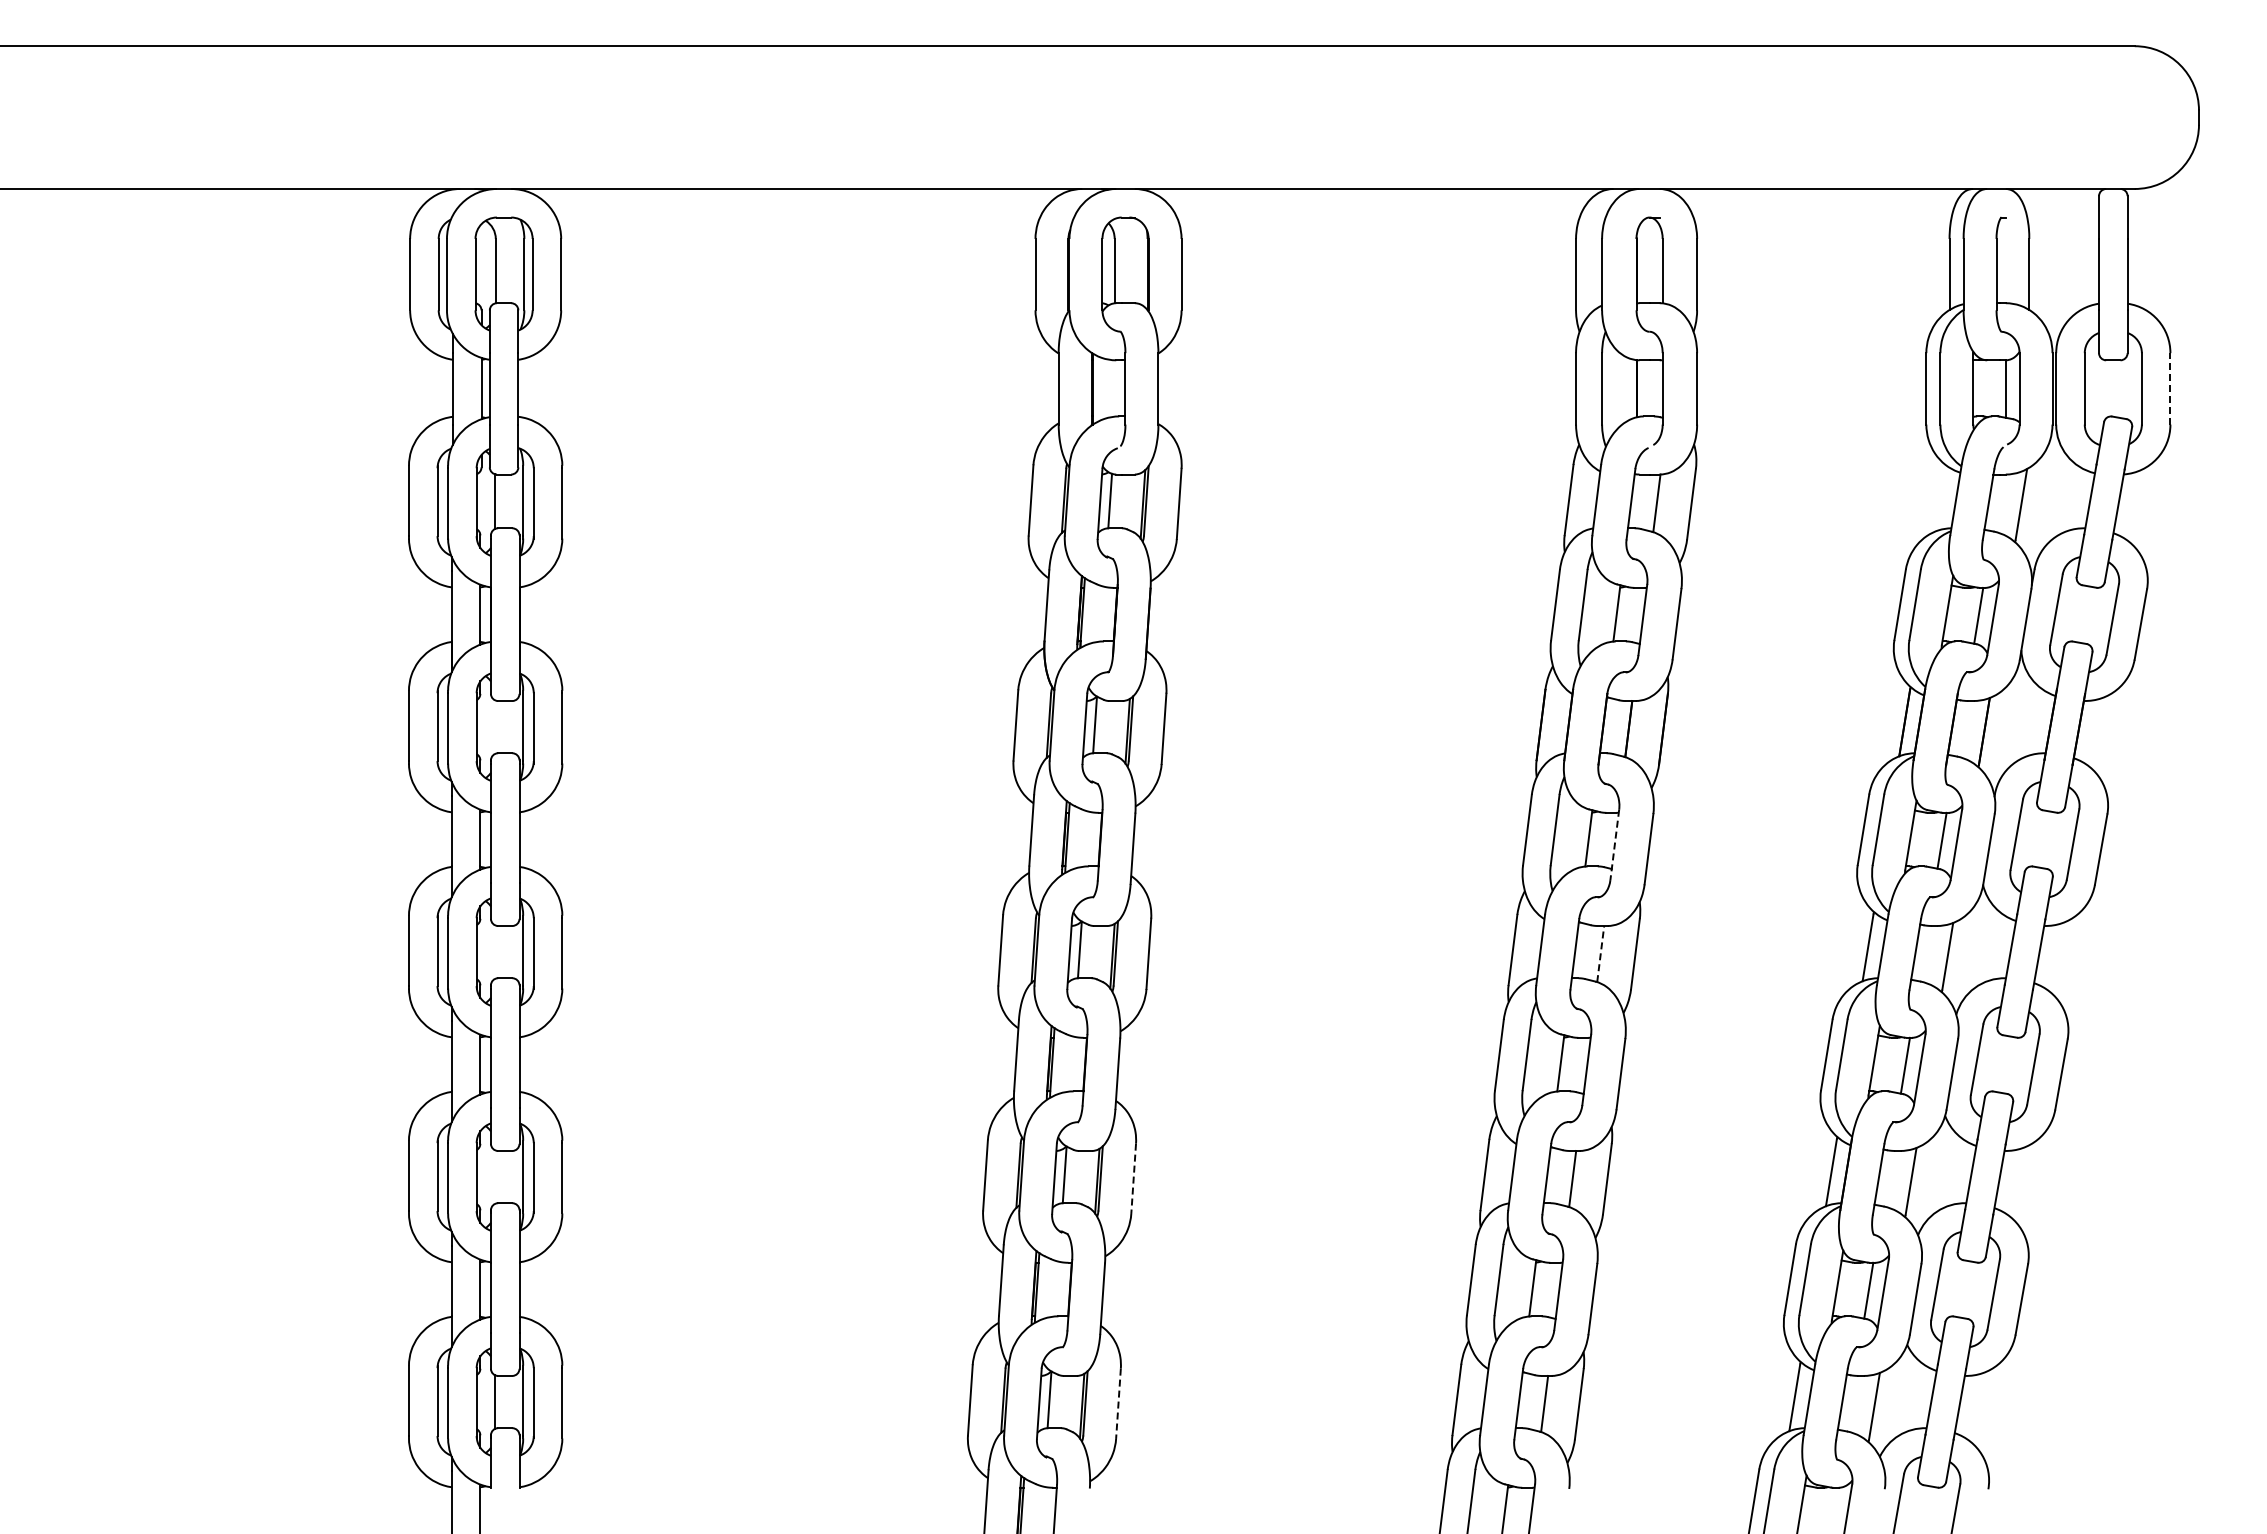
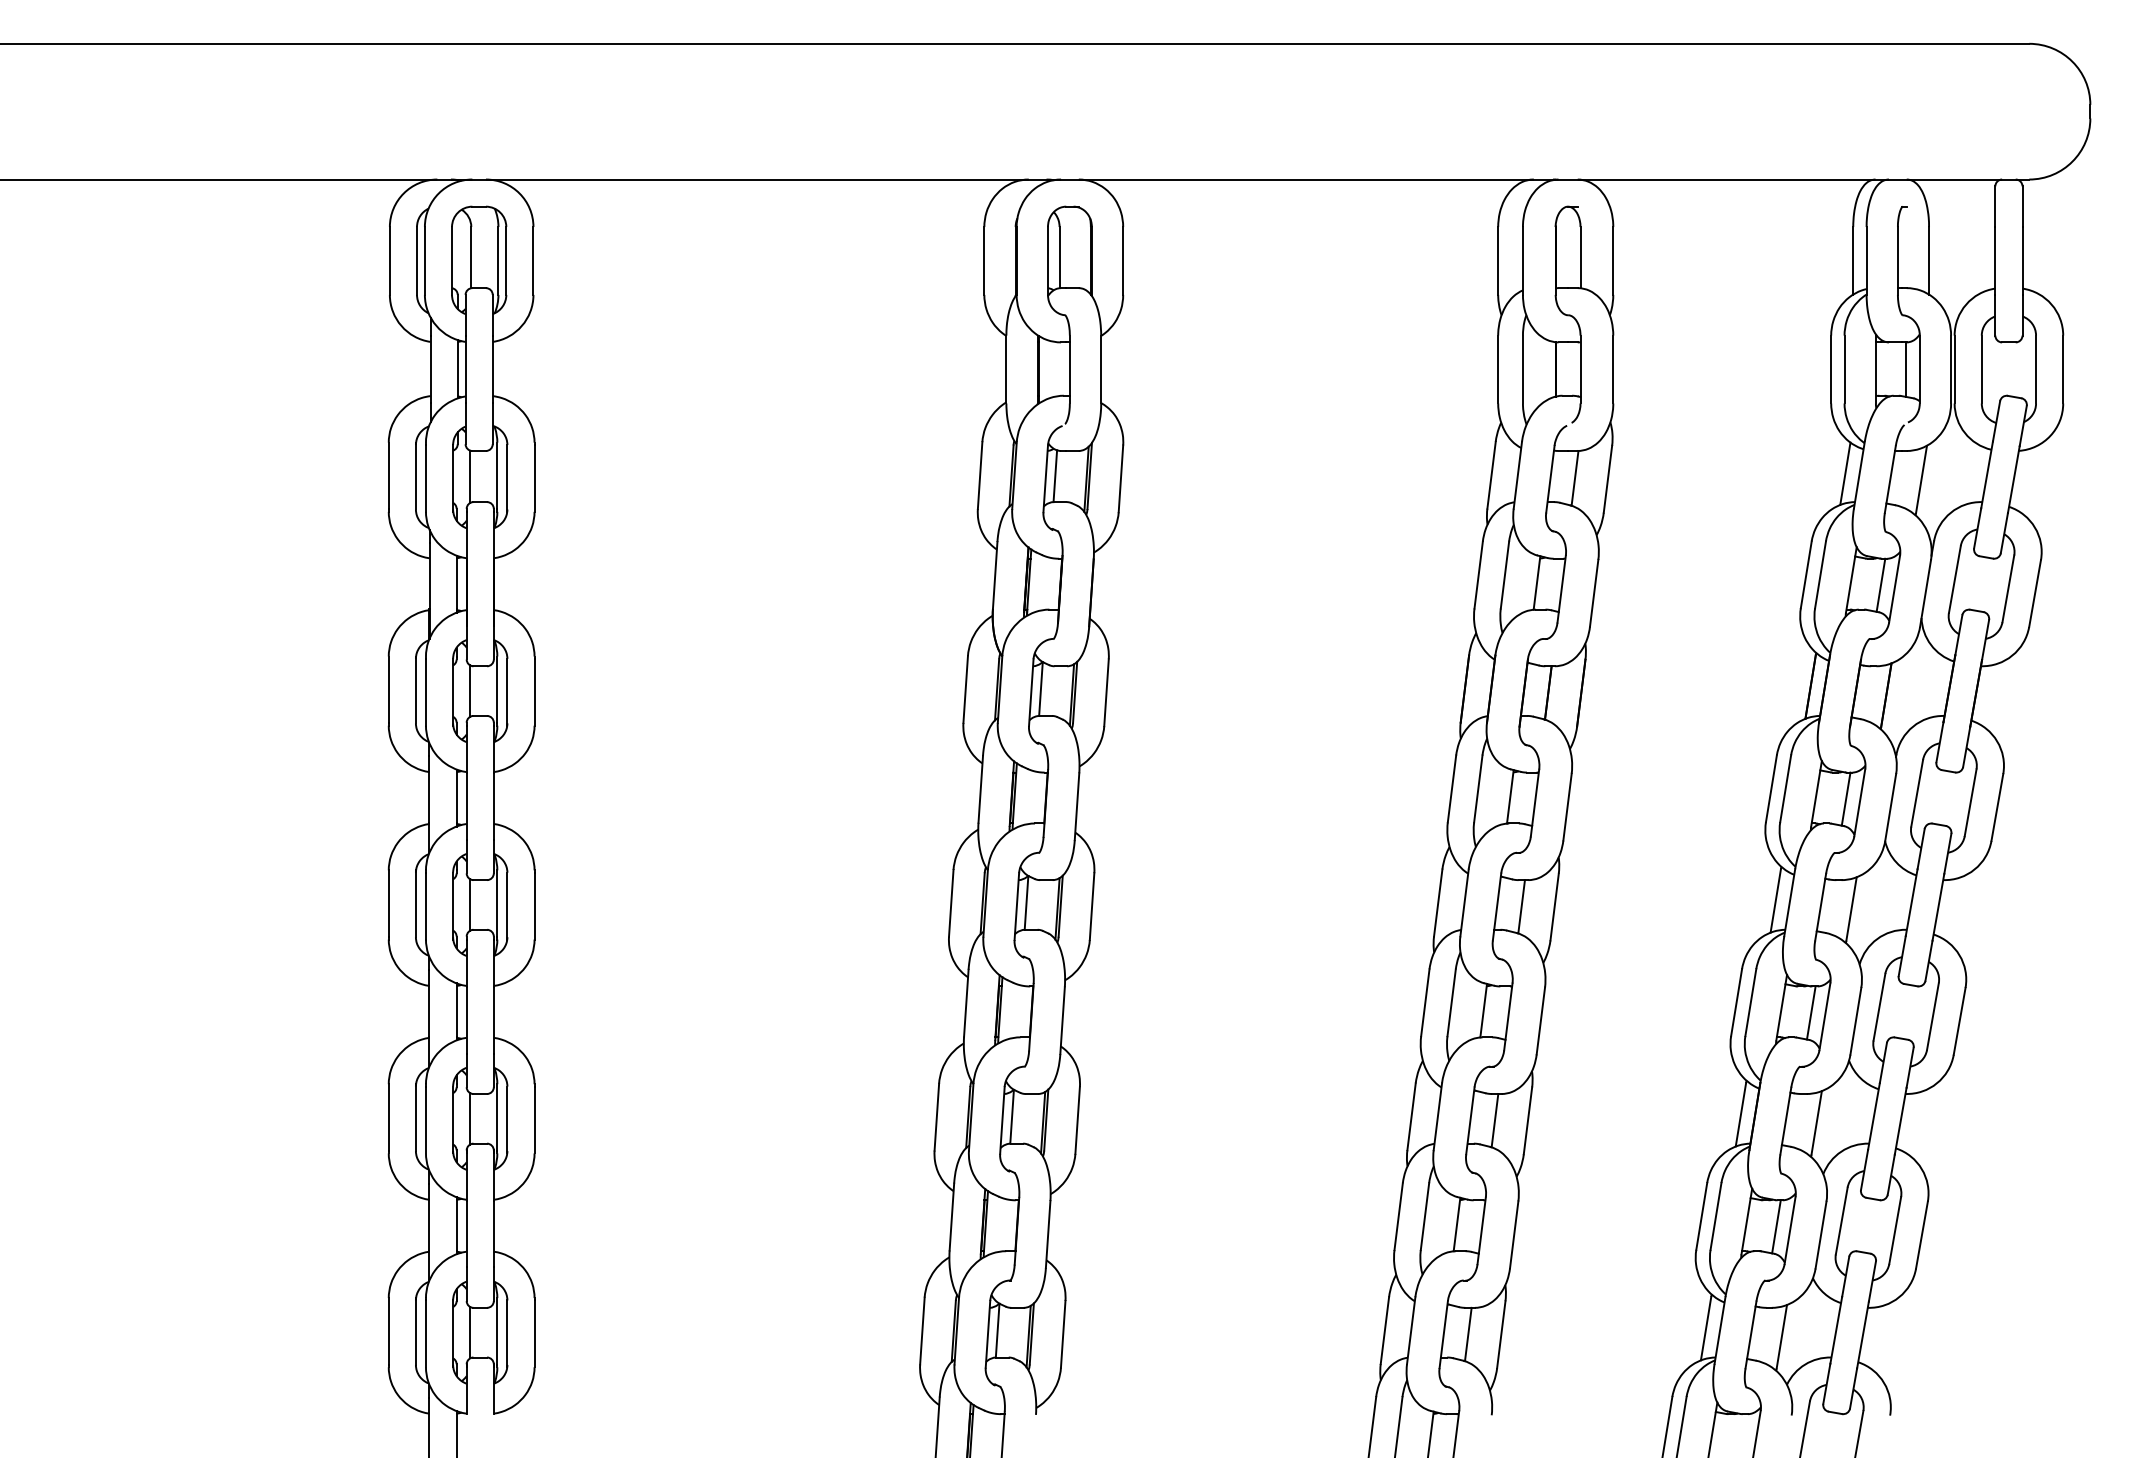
line: (2170, 388) -> (2063, 369), dashed -> solid
line: (1940, 498) -> (1844, 473), added
line: (494, 727) -> (470, 691), added
line: (1614, 845) -> (1534, 803), dashed -> solid
line: (494, 952) -> (470, 905), added
line: (1600, 953) -> (1521, 906), dashed -> solid
line: (494, 1177) -> (470, 1119), added
line: (1133, 1179) -> (1077, 1121), dashed -> solid
line: (1118, 1404) -> (1063, 1335), dashed -> solid

